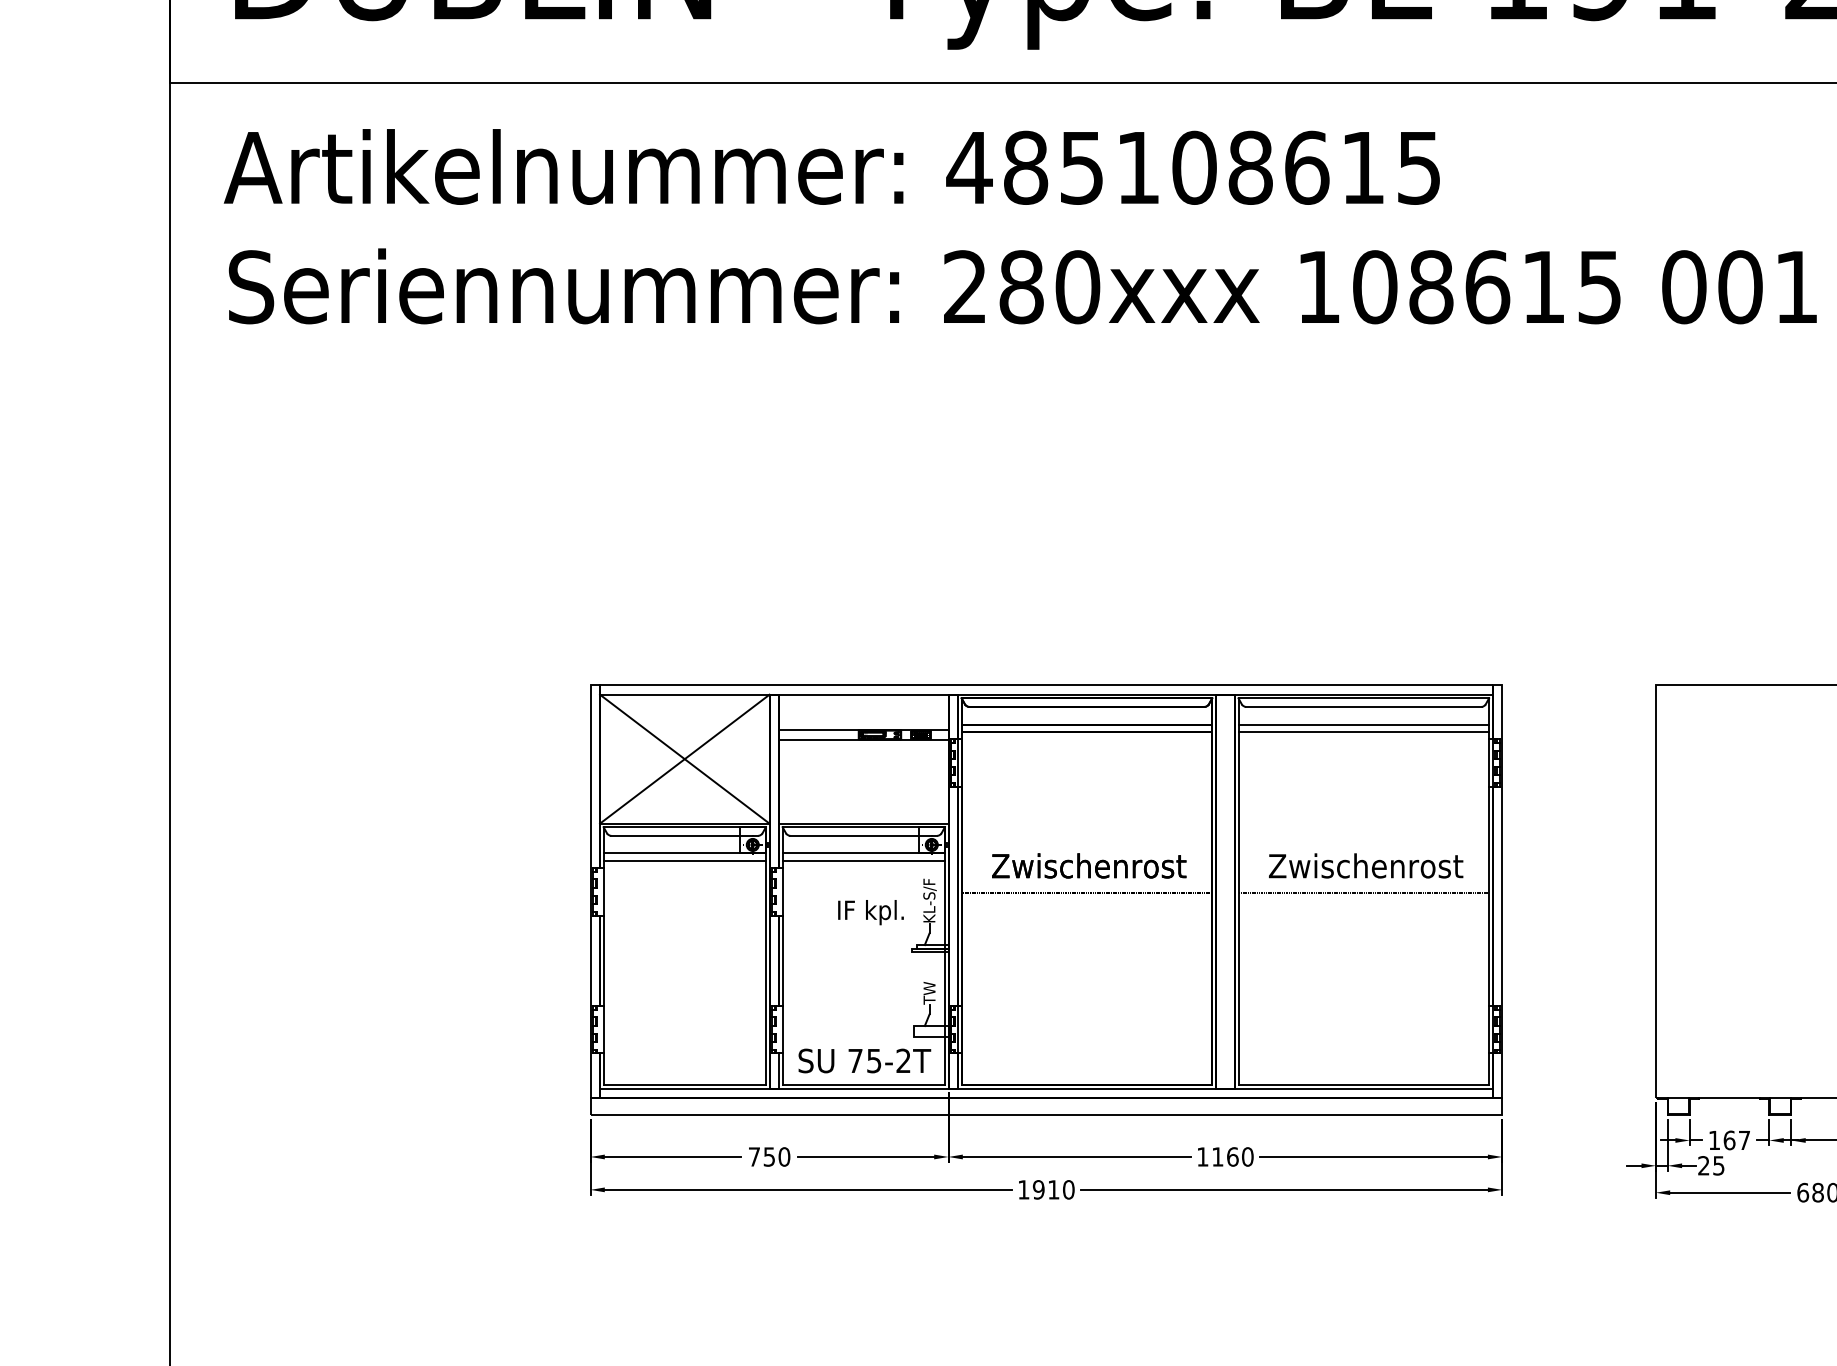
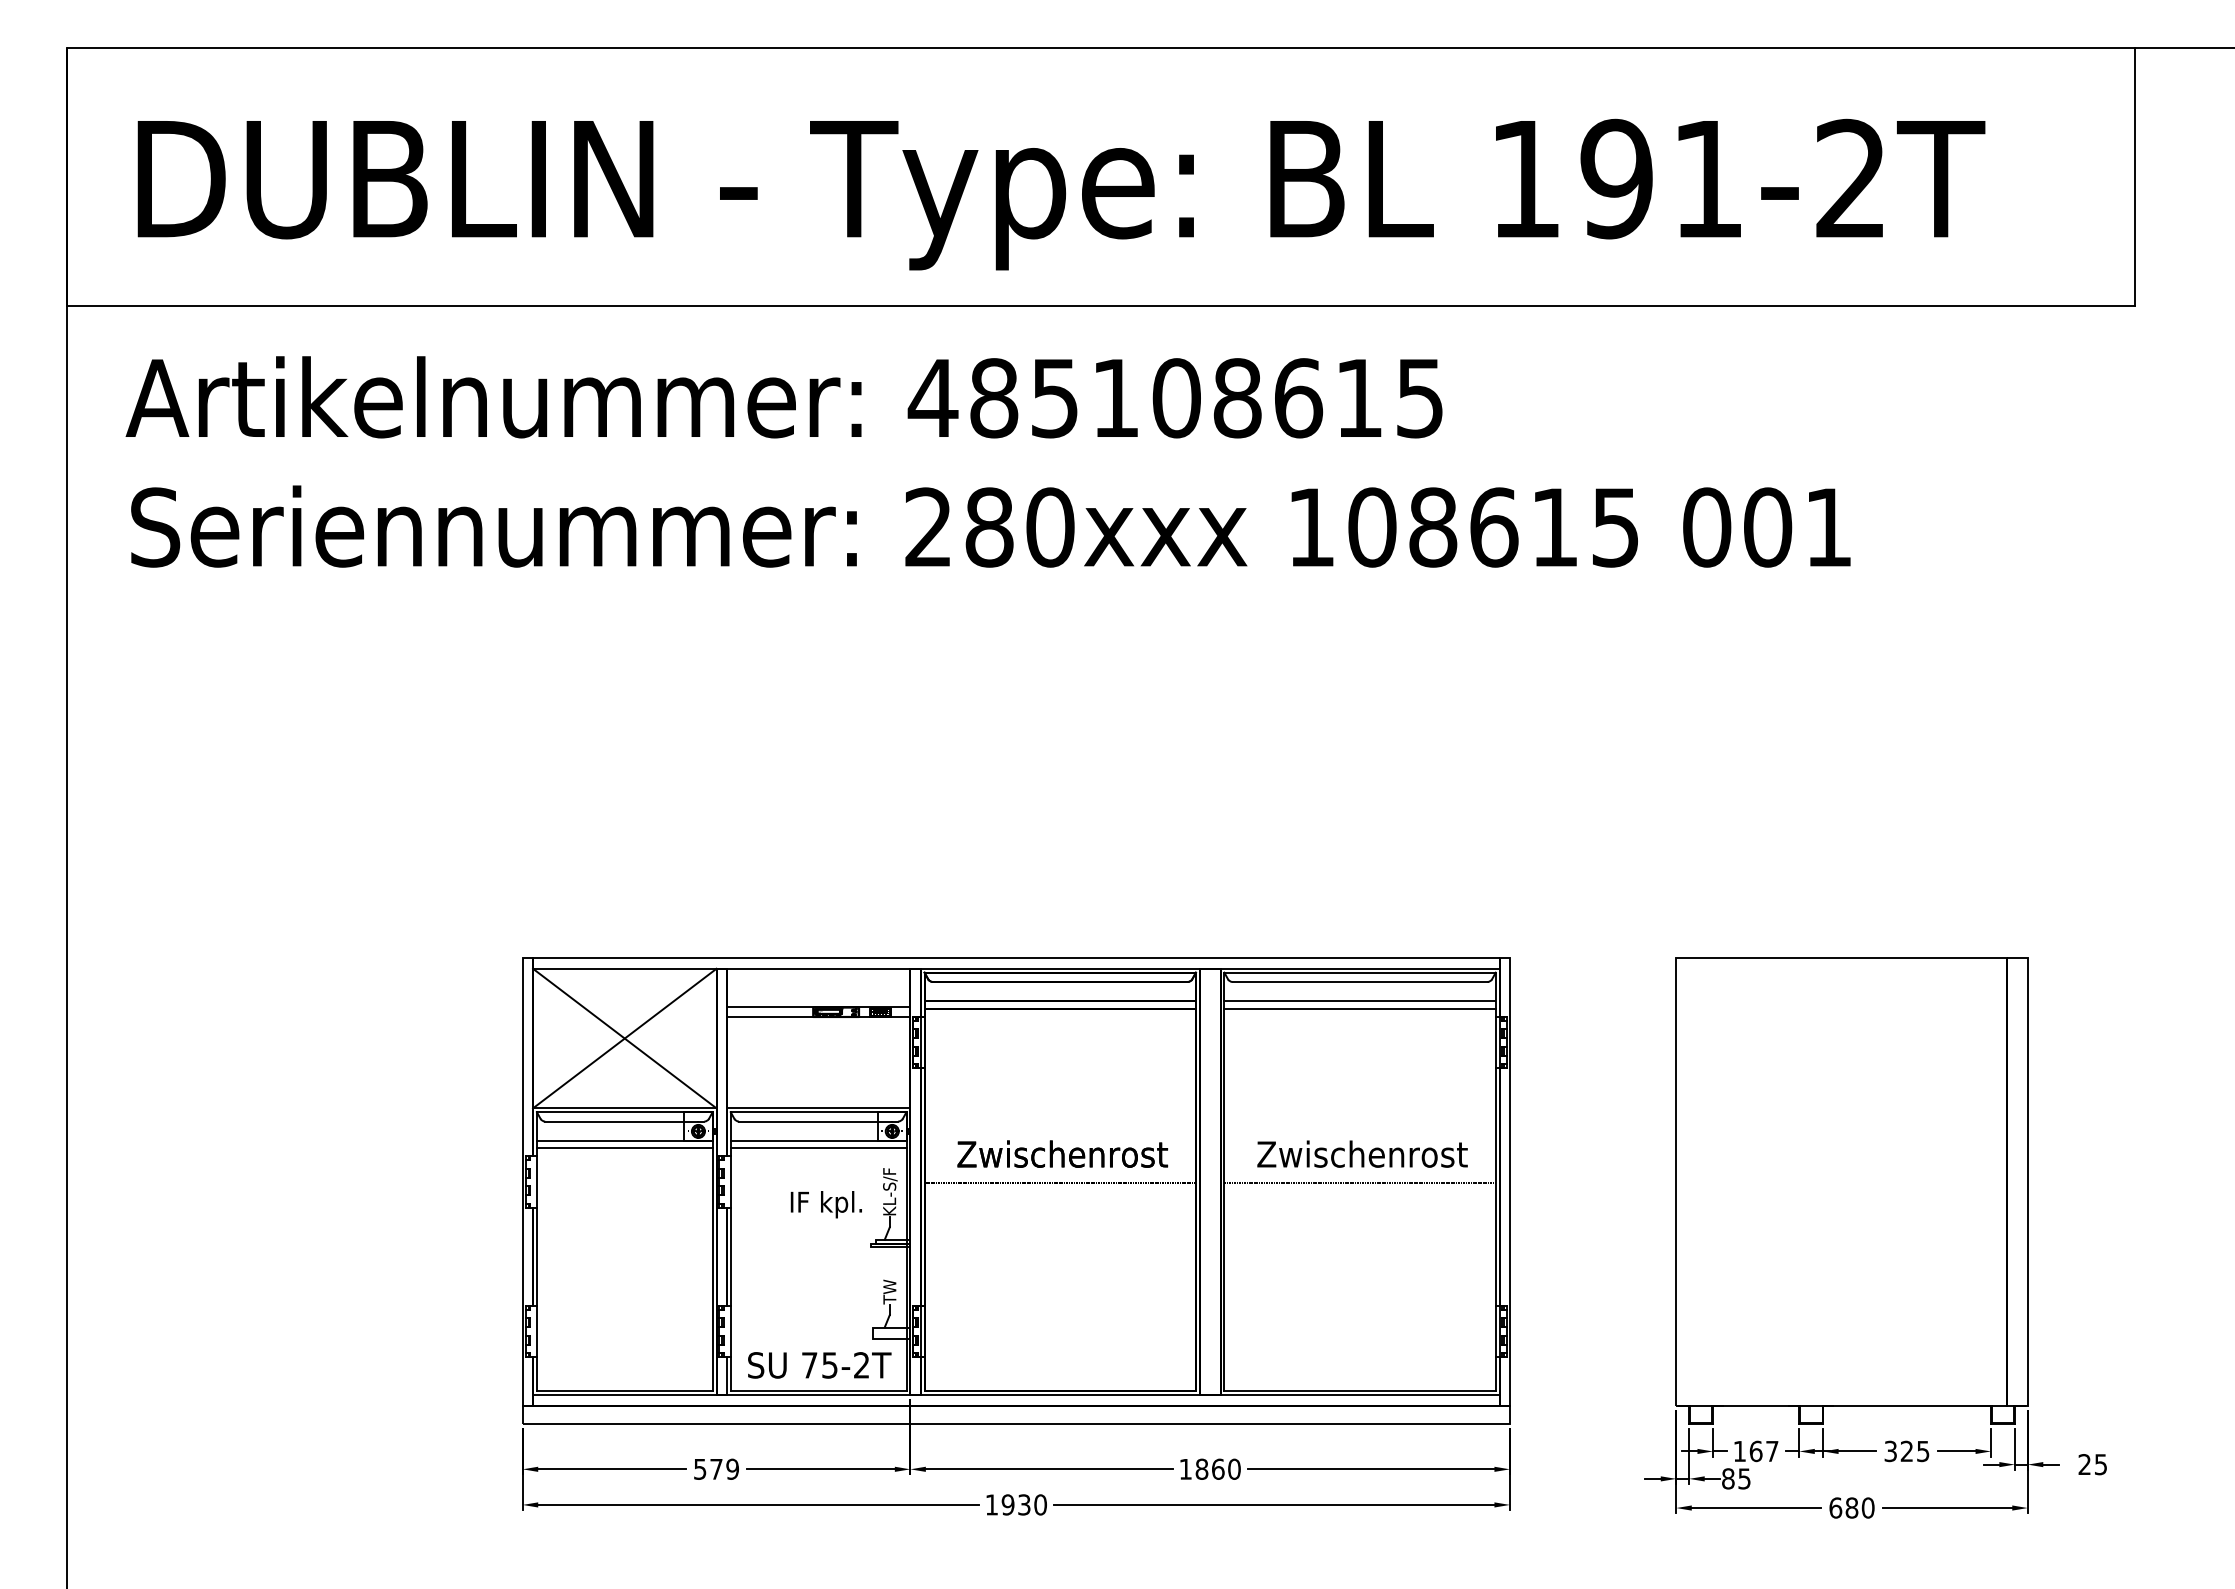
text: (1217, 1156) -> (1201, 1468), 1160 -> 1860
text: (769, 1157) -> (716, 1469), 750 -> 579
text: (1704, 1165) -> (1728, 1478), 25 -> 85
text: (1053, 1189) -> (1024, 1504), 1910 -> 1930

